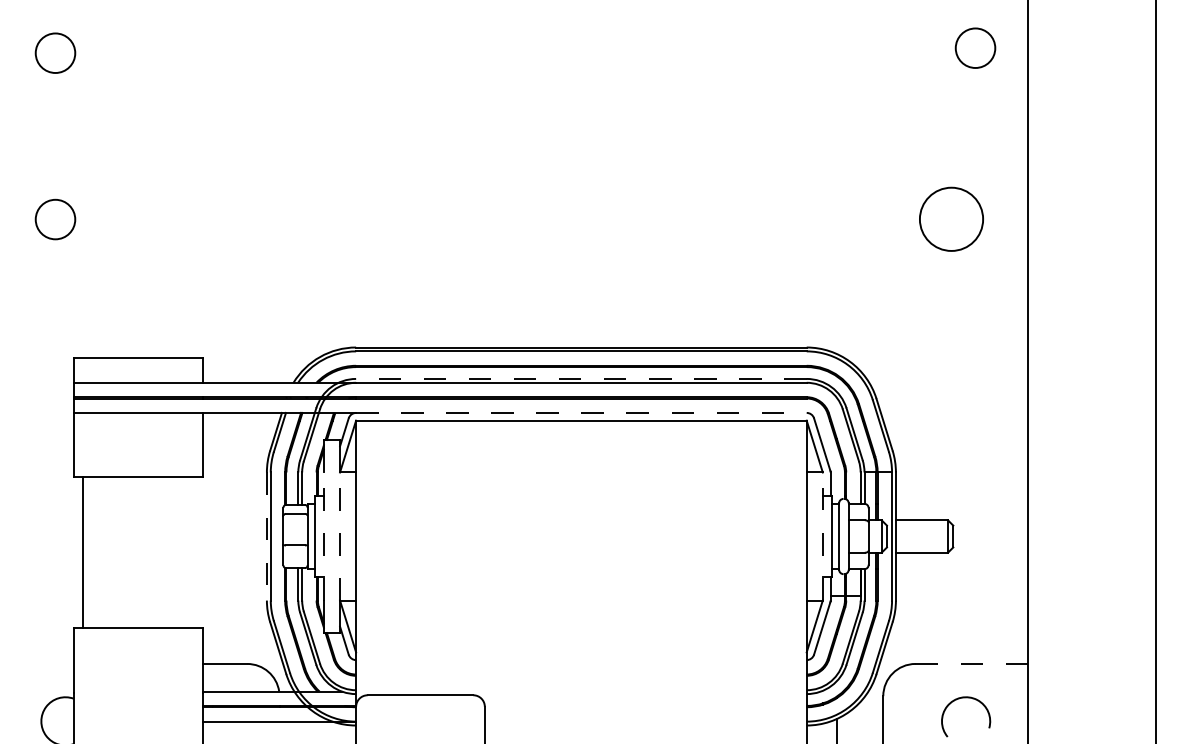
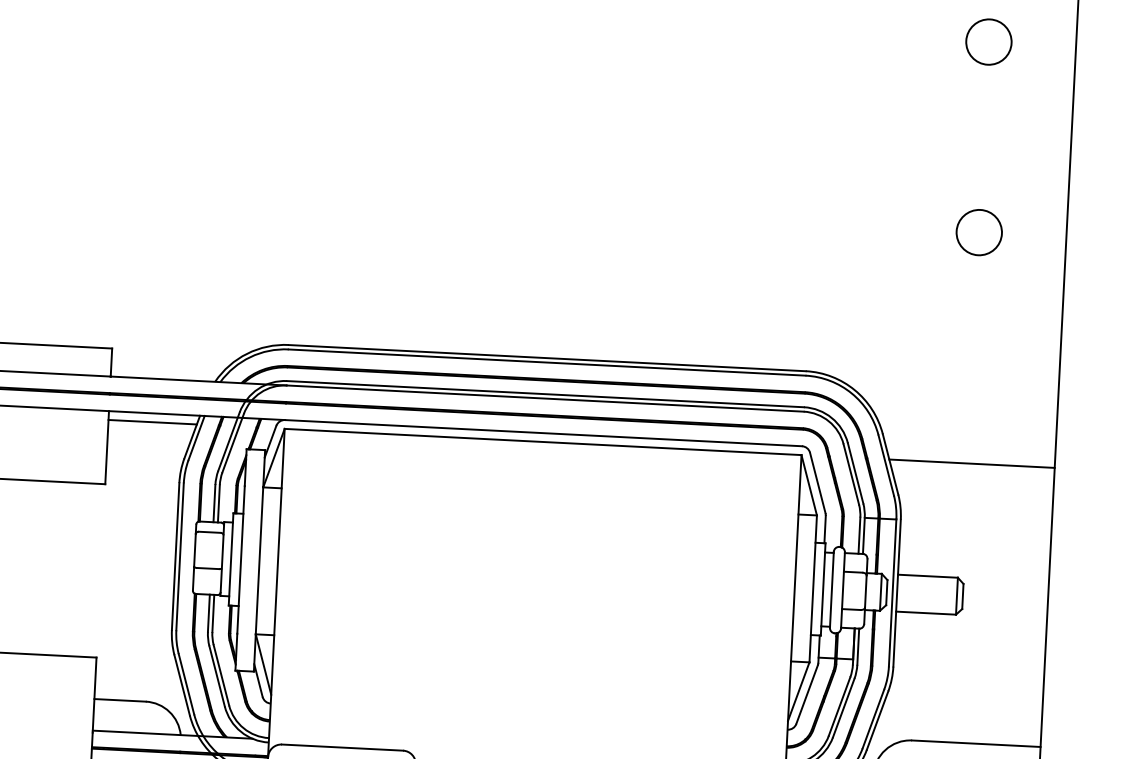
circle: (975, 47) -> (988, 41), moved
circle: (951, 219) -> (979, 232), size x0.62
line: (580, 378) -> (544, 393), dashed -> solid
line: (581, 412) -> (543, 432), dashed -> solid
line: (240, 420) -> (152, 422), added
line: (955, 420) -> (972, 463), added
line: (323, 536) -> (240, 559), dashed -> solid
line: (340, 536) -> (260, 560), dashed -> solid
line: (822, 536) -> (812, 588), dashed -> solid
line: (266, 537) -> (175, 557), dashed -> solid
line: (971, 663) -> (976, 743), dashed -> solid

